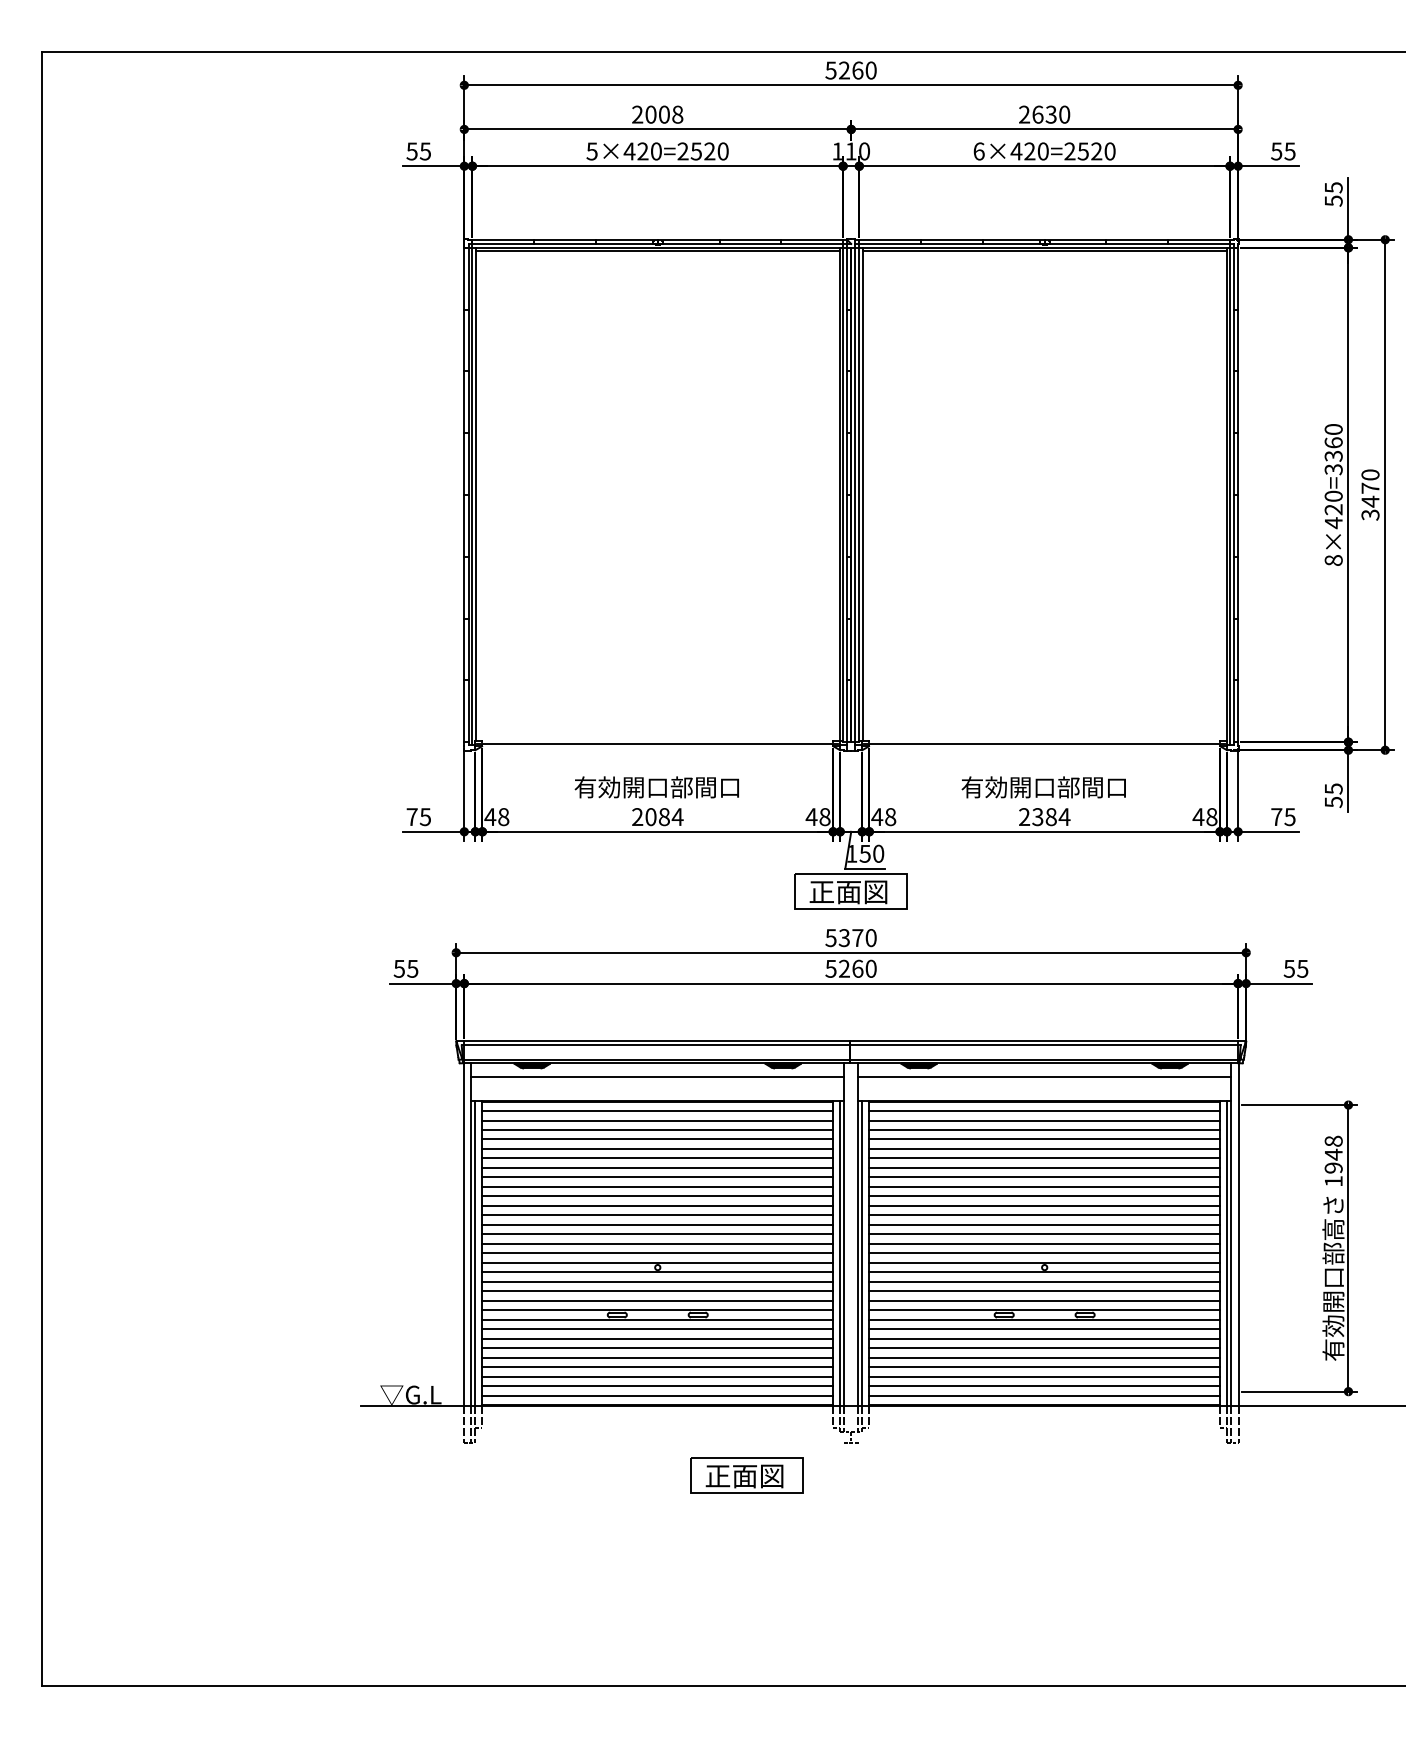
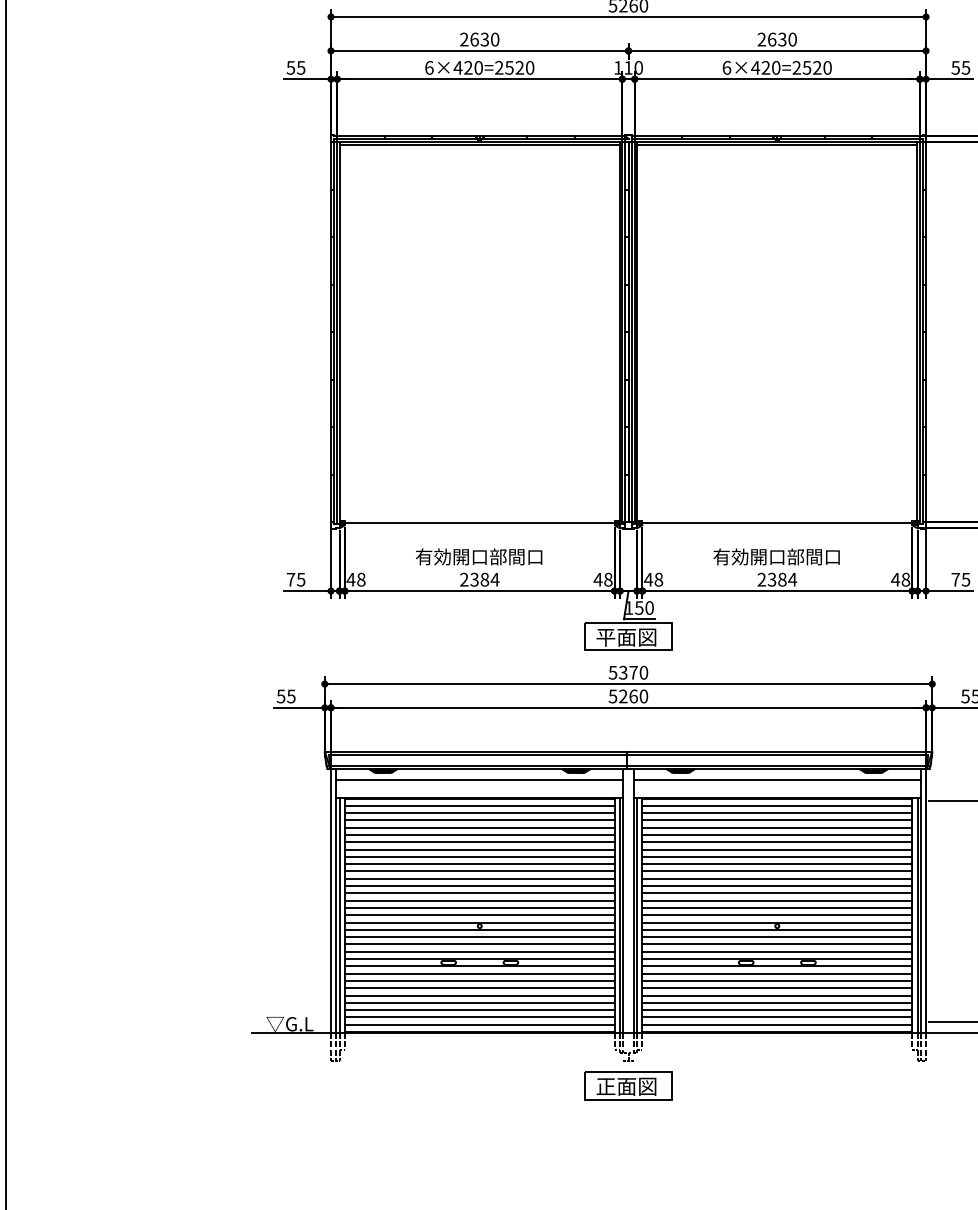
text: (664, 114) -> (484, 39), 2008 -> 2630
text: (591, 151) -> (428, 67), 5×420=2520 -> 6×420=2520
text: (650, 817) -> (474, 580), 2084 -> 2384
text: (821, 892) -> (605, 637), 正面図 -> 平面図
part: (746, 1475) -> (627, 1086), moved

